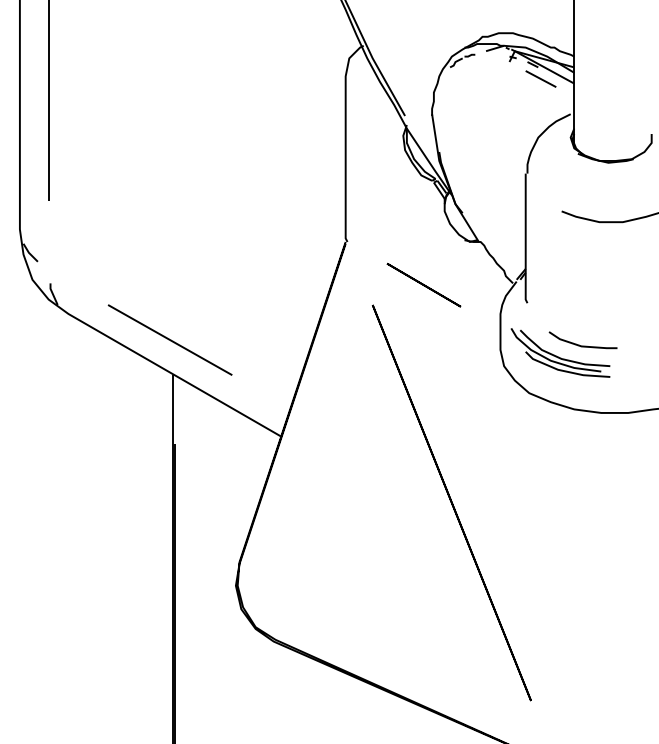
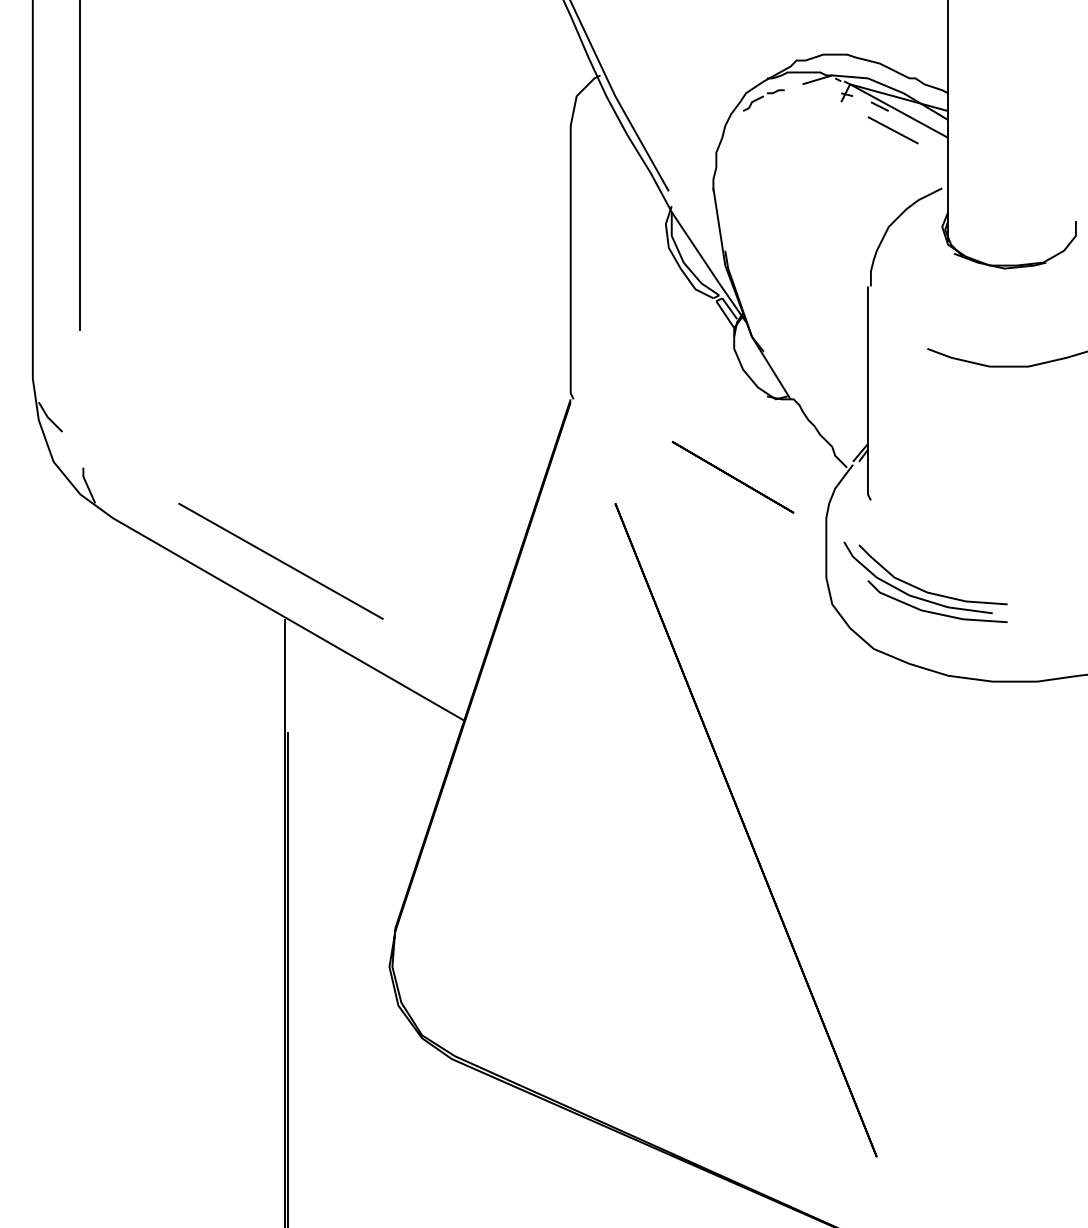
line: (423, 284) -> (732, 476), moved
line: (579, 344) -> (956, 568), removed

